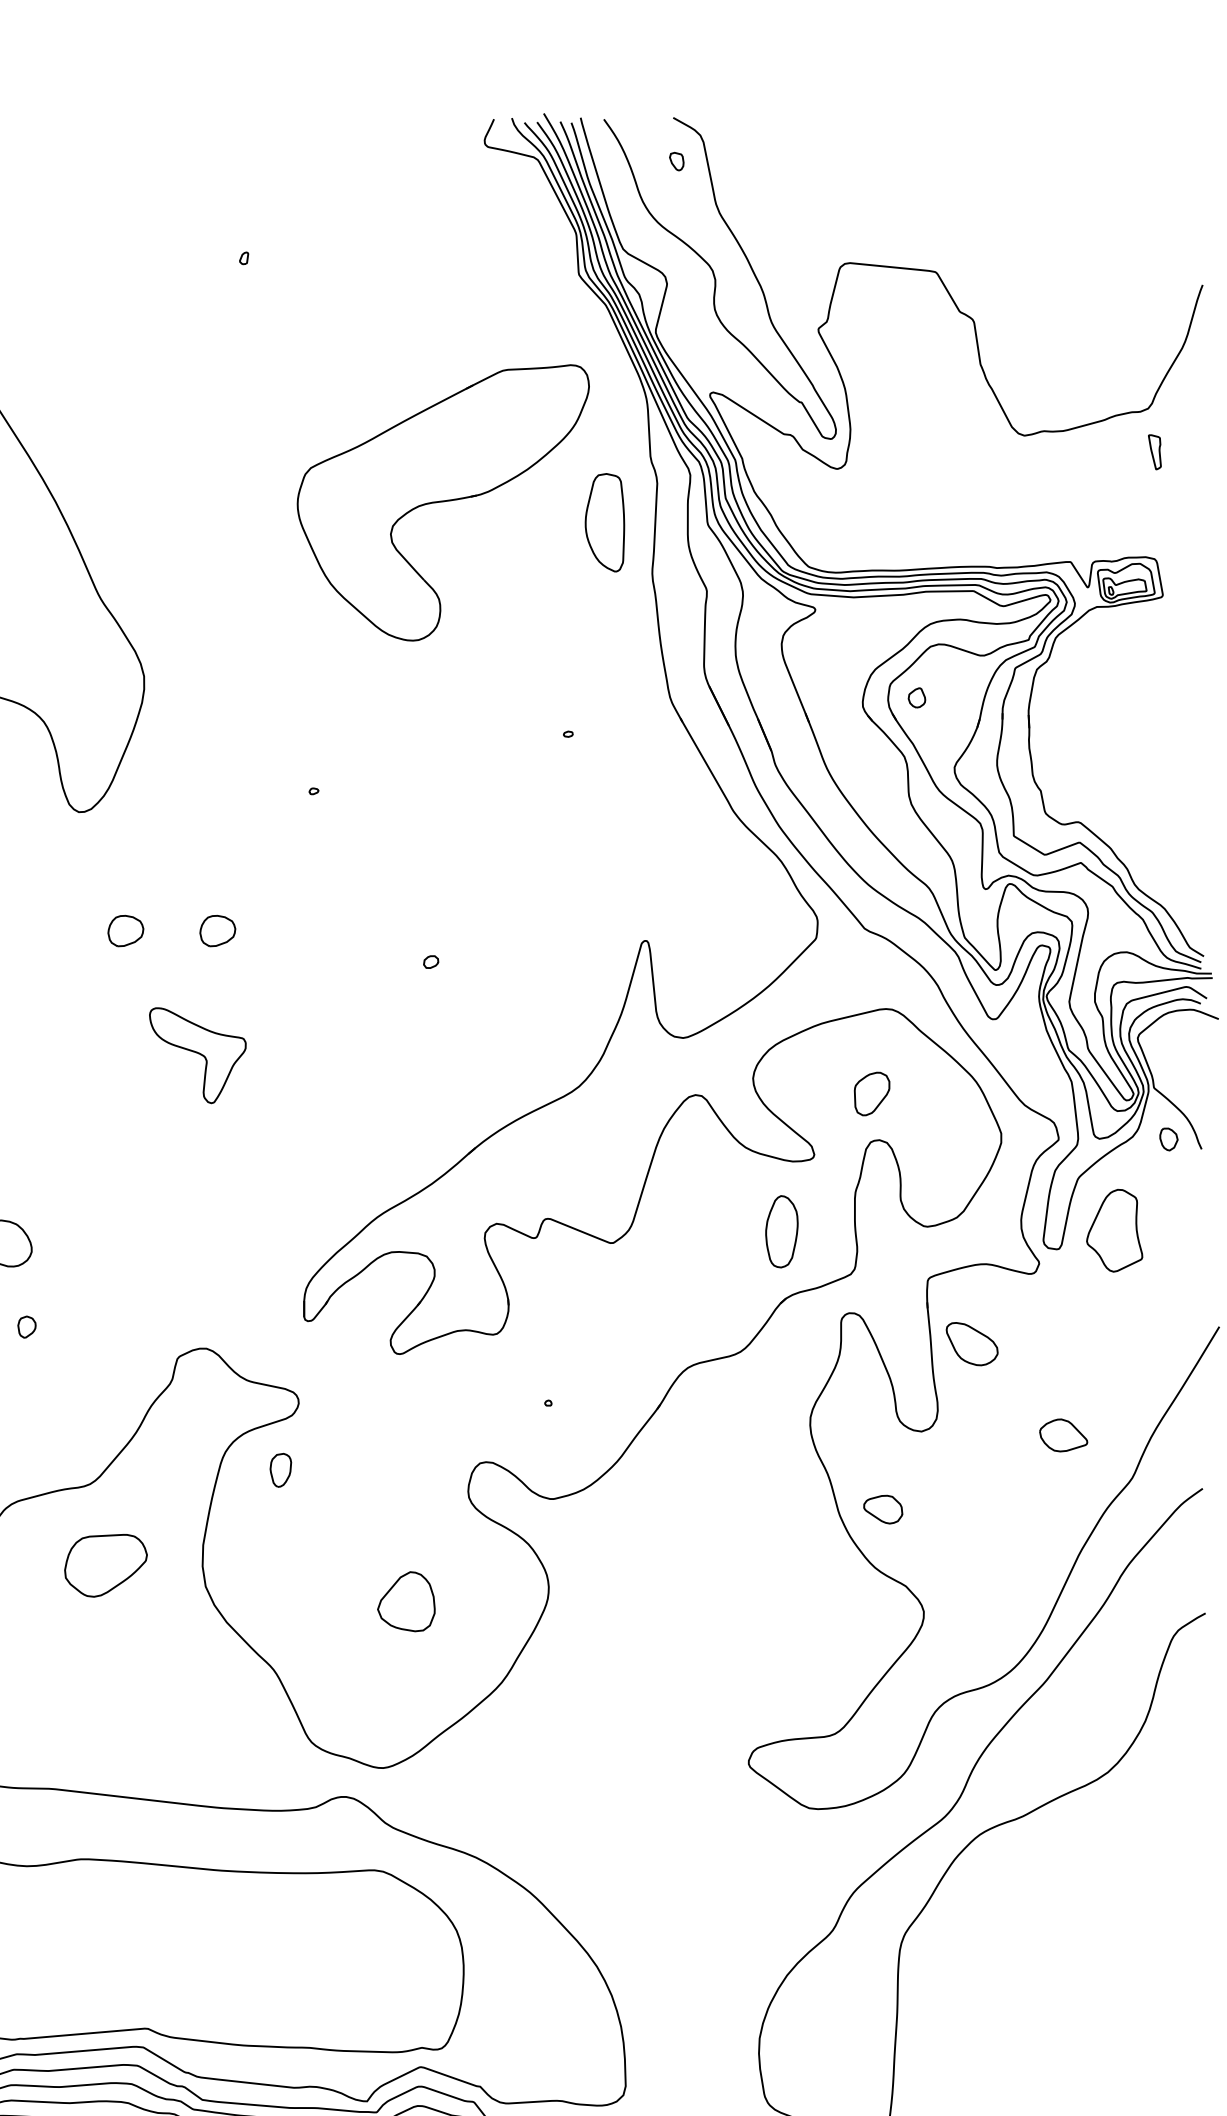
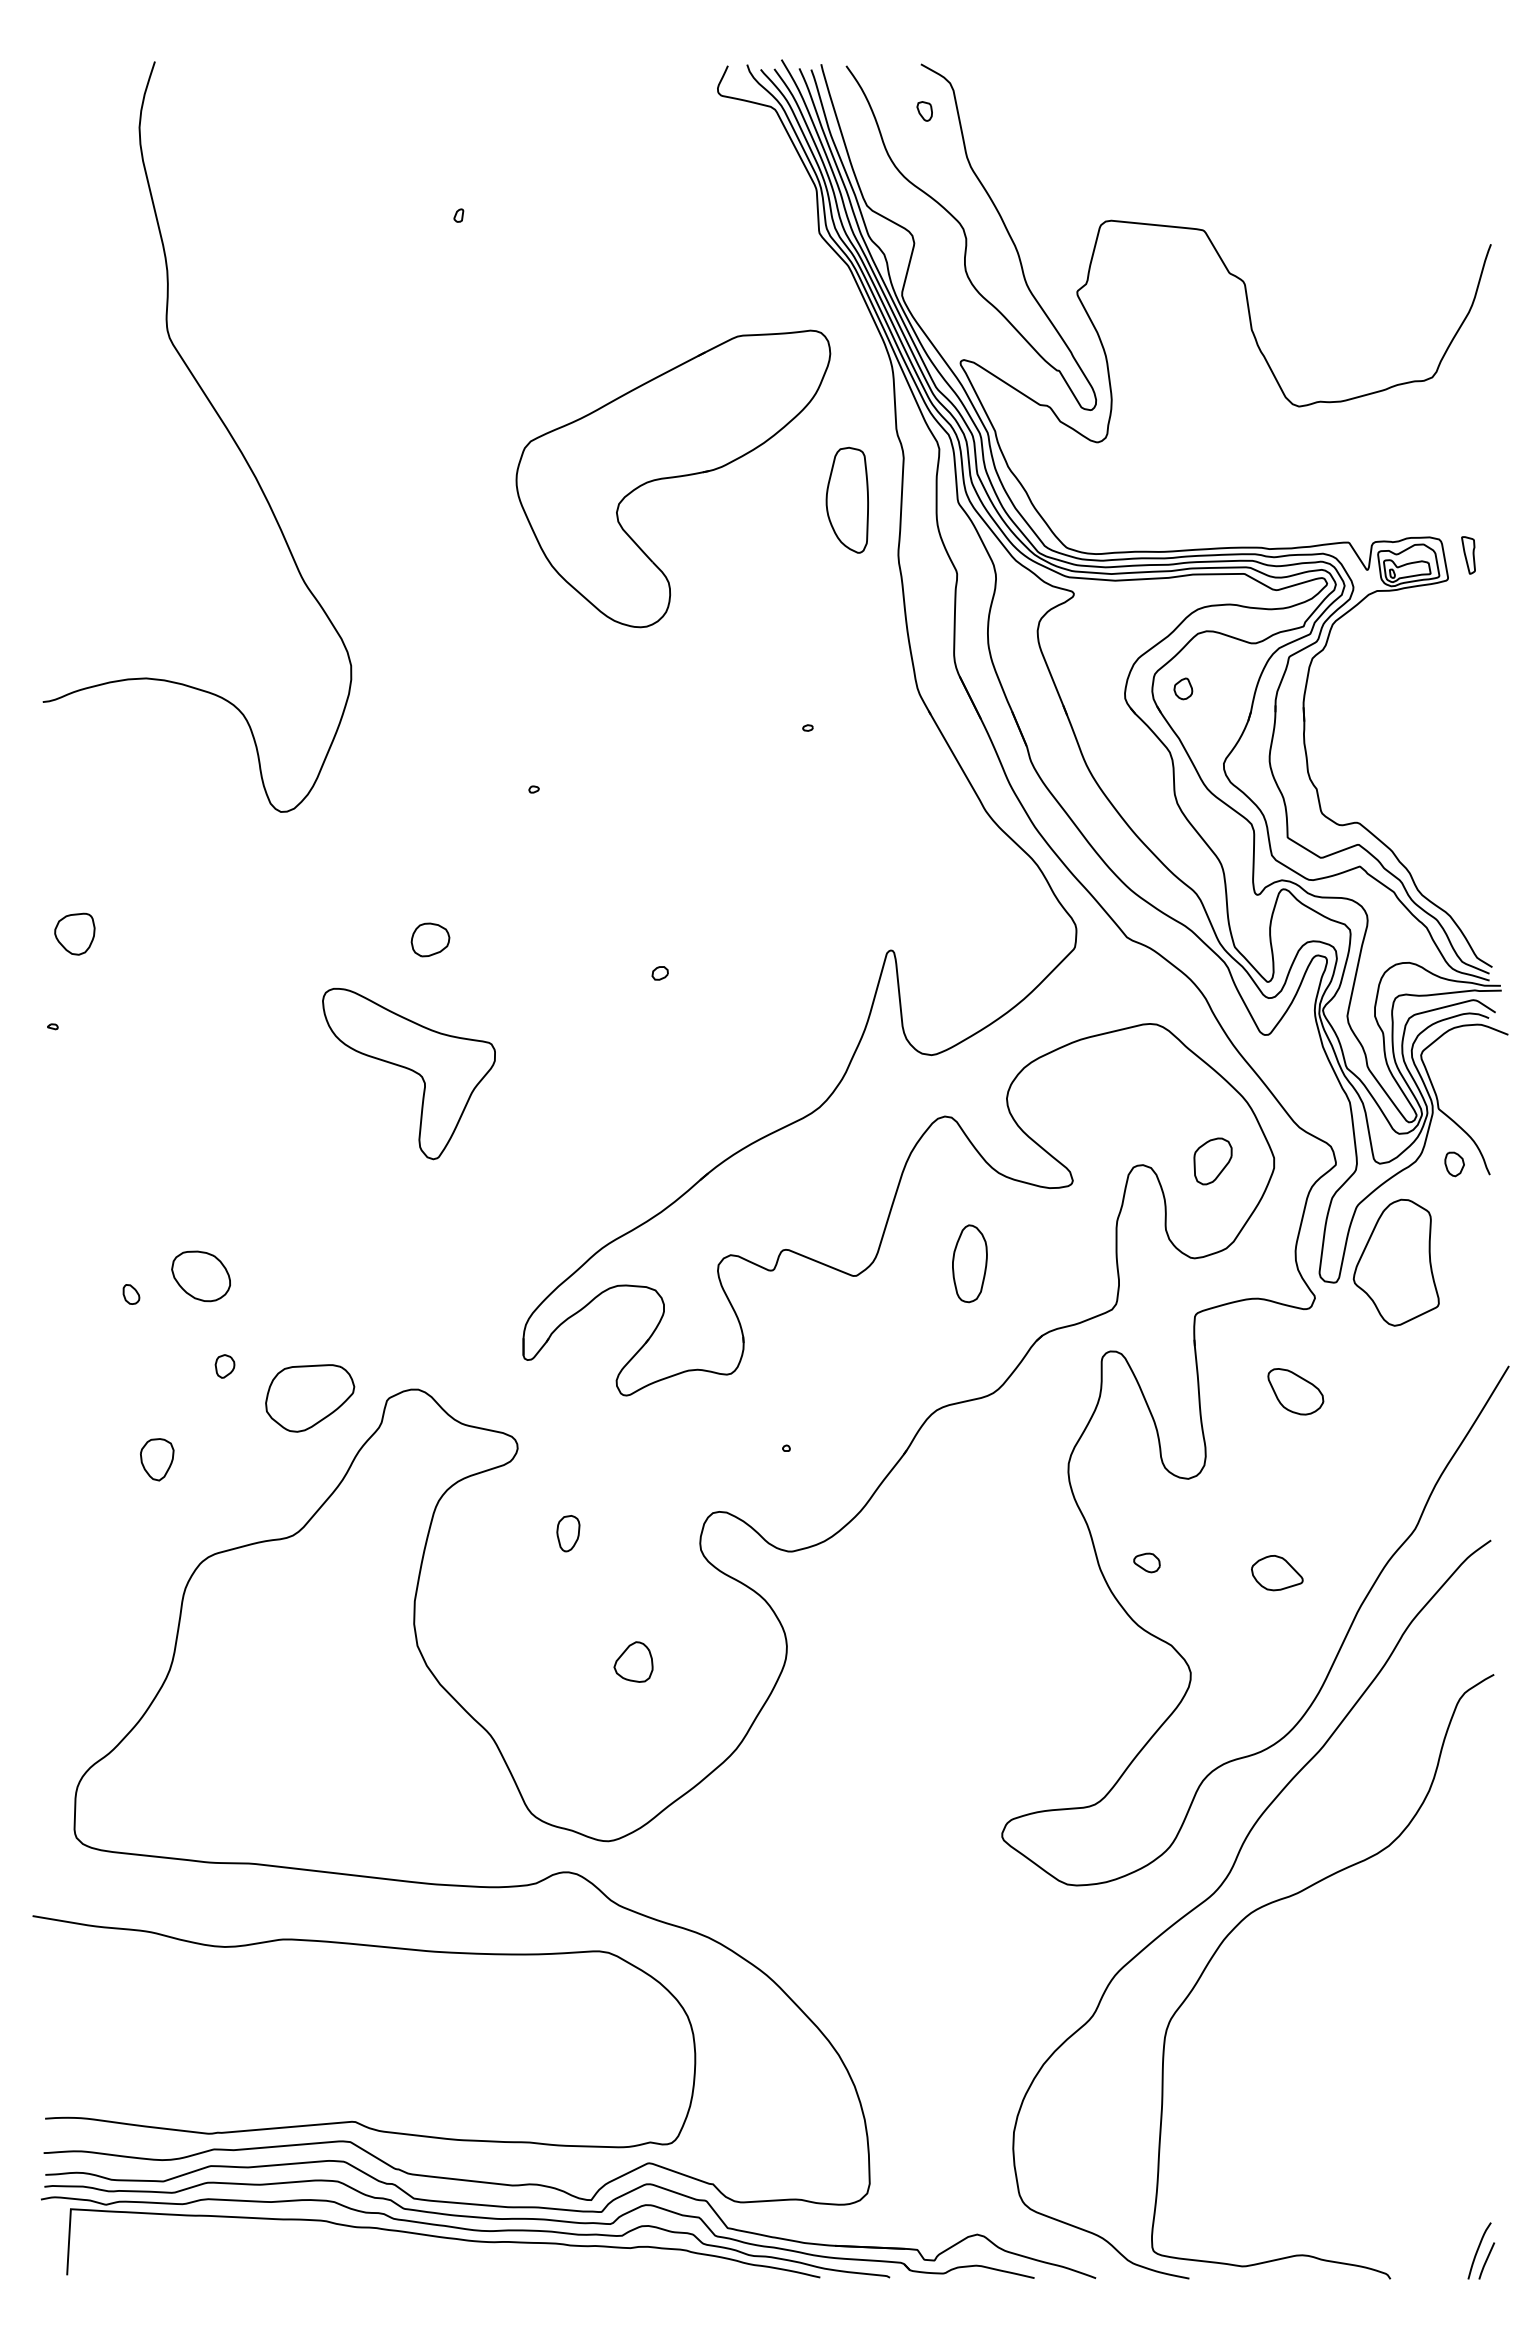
part: (1154, 452) -> (1468, 555), moved
part: (125, 930) -> (331, 939), removed
part: (197, 1055) -> (408, 1074), size x1.67
part: (871, 1094) -> (1212, 1161), moved
part: (1113, 1230) -> (1395, 1262), size x1.43
part: (781, 1231) -> (969, 1263), moved
part: (971, 1343) -> (1295, 1391), moved
part: (1063, 1435) -> (1277, 1573), moved
part: (280, 1470) -> (568, 1533), moved
part: (882, 1509) -> (1146, 1562), size x0.62
part: (106, 1565) -> (310, 1398), moved
part: (406, 1601) -> (633, 1661), size x0.62

